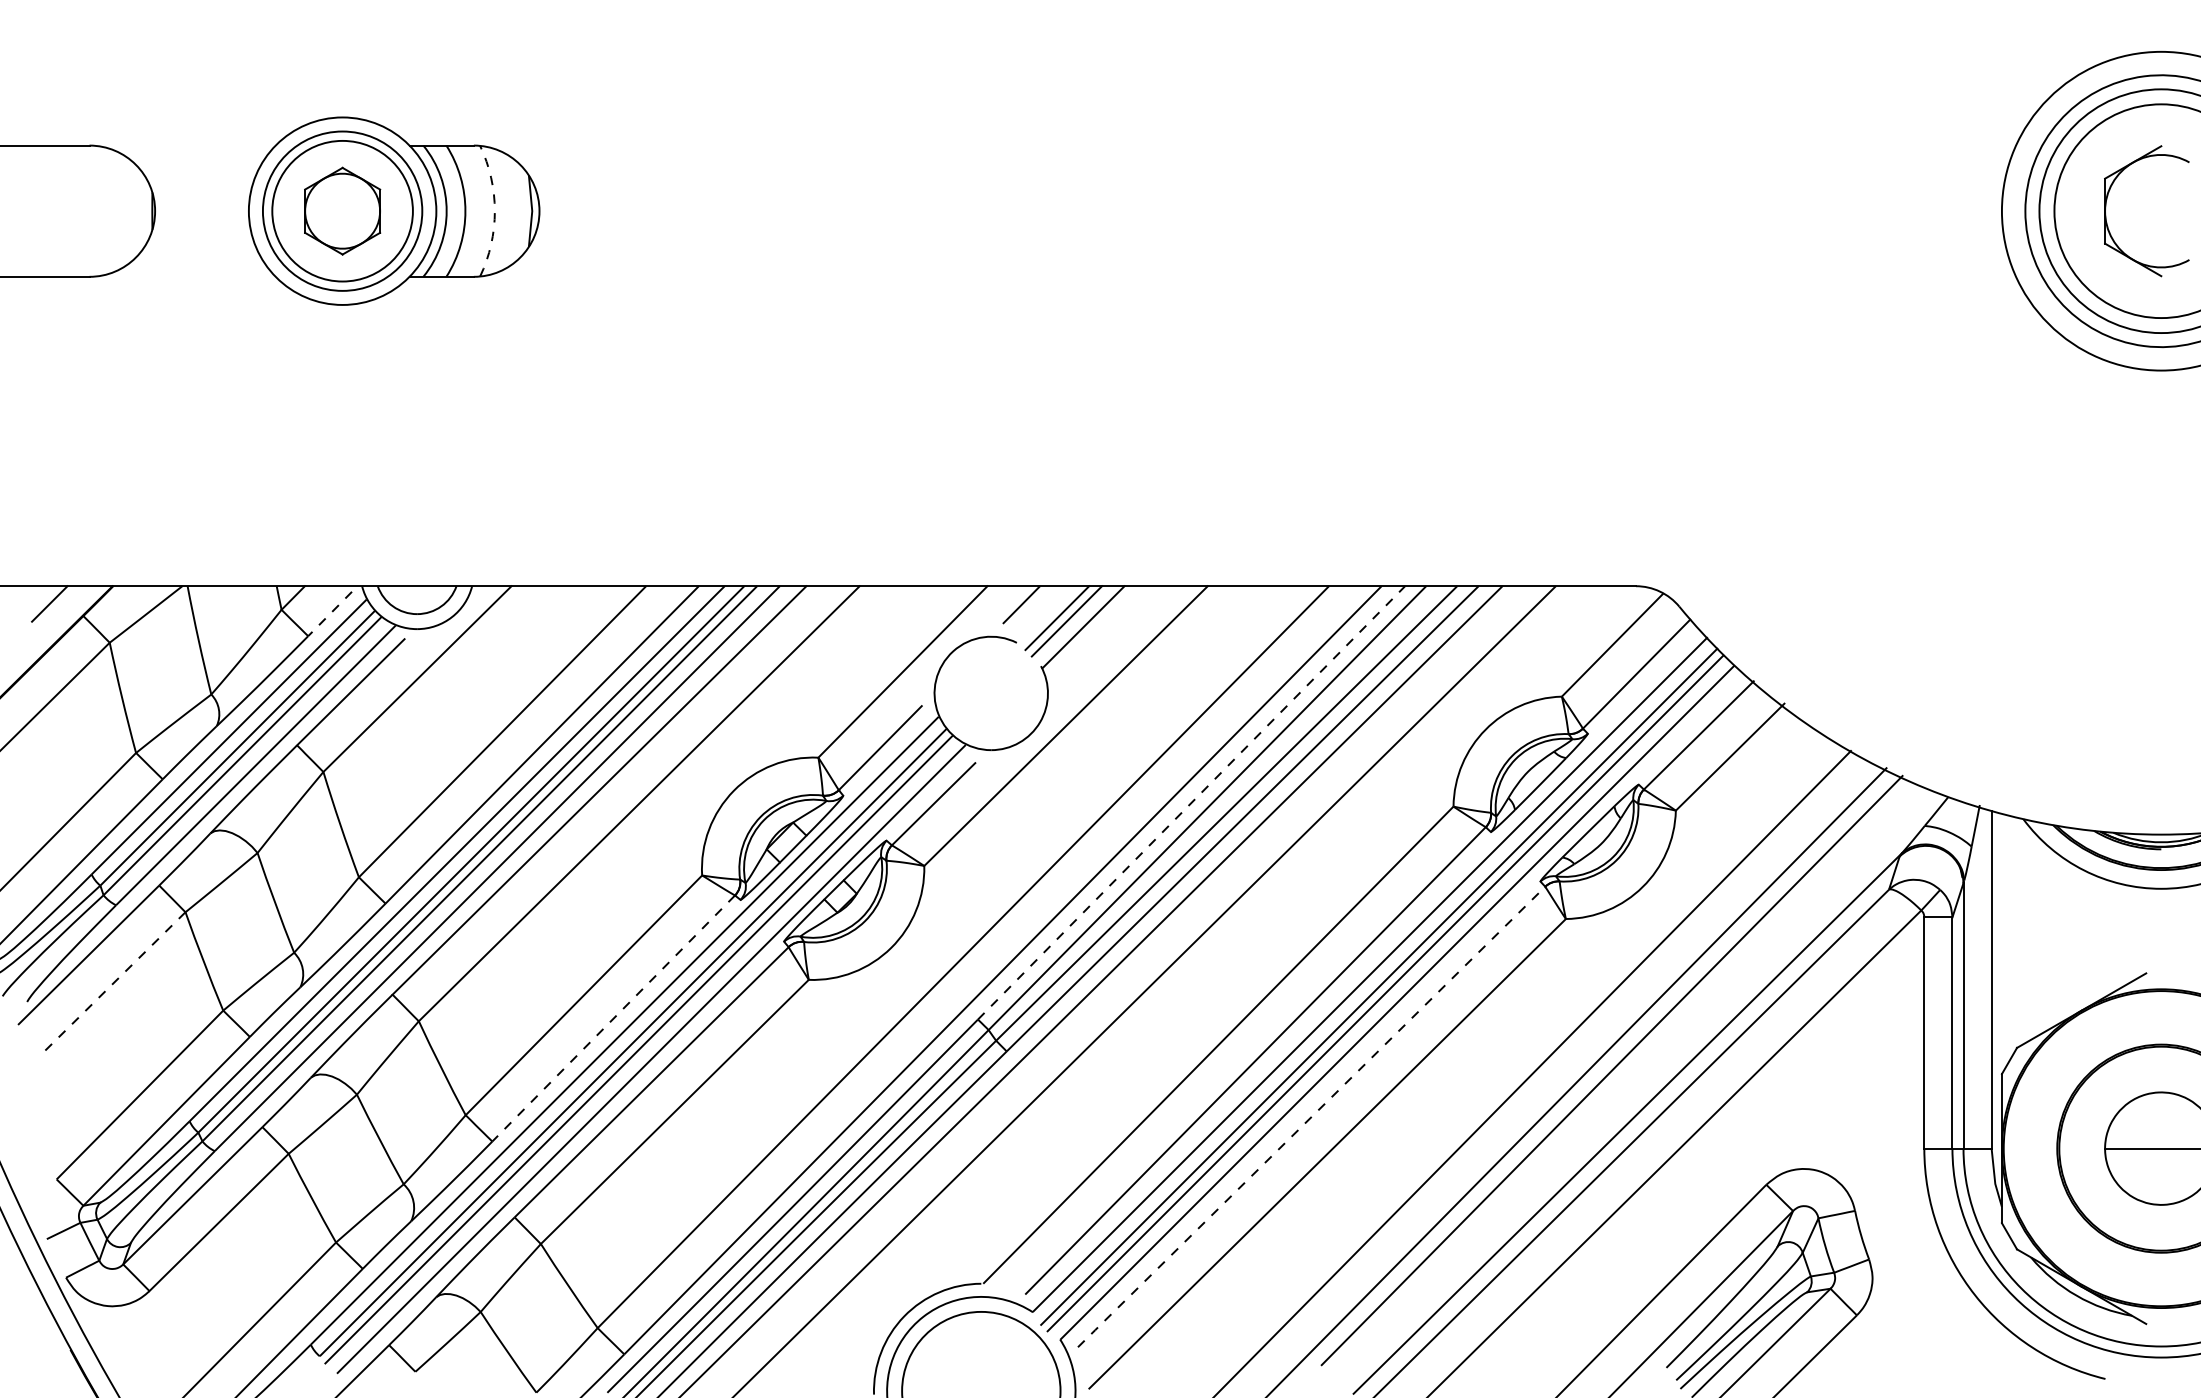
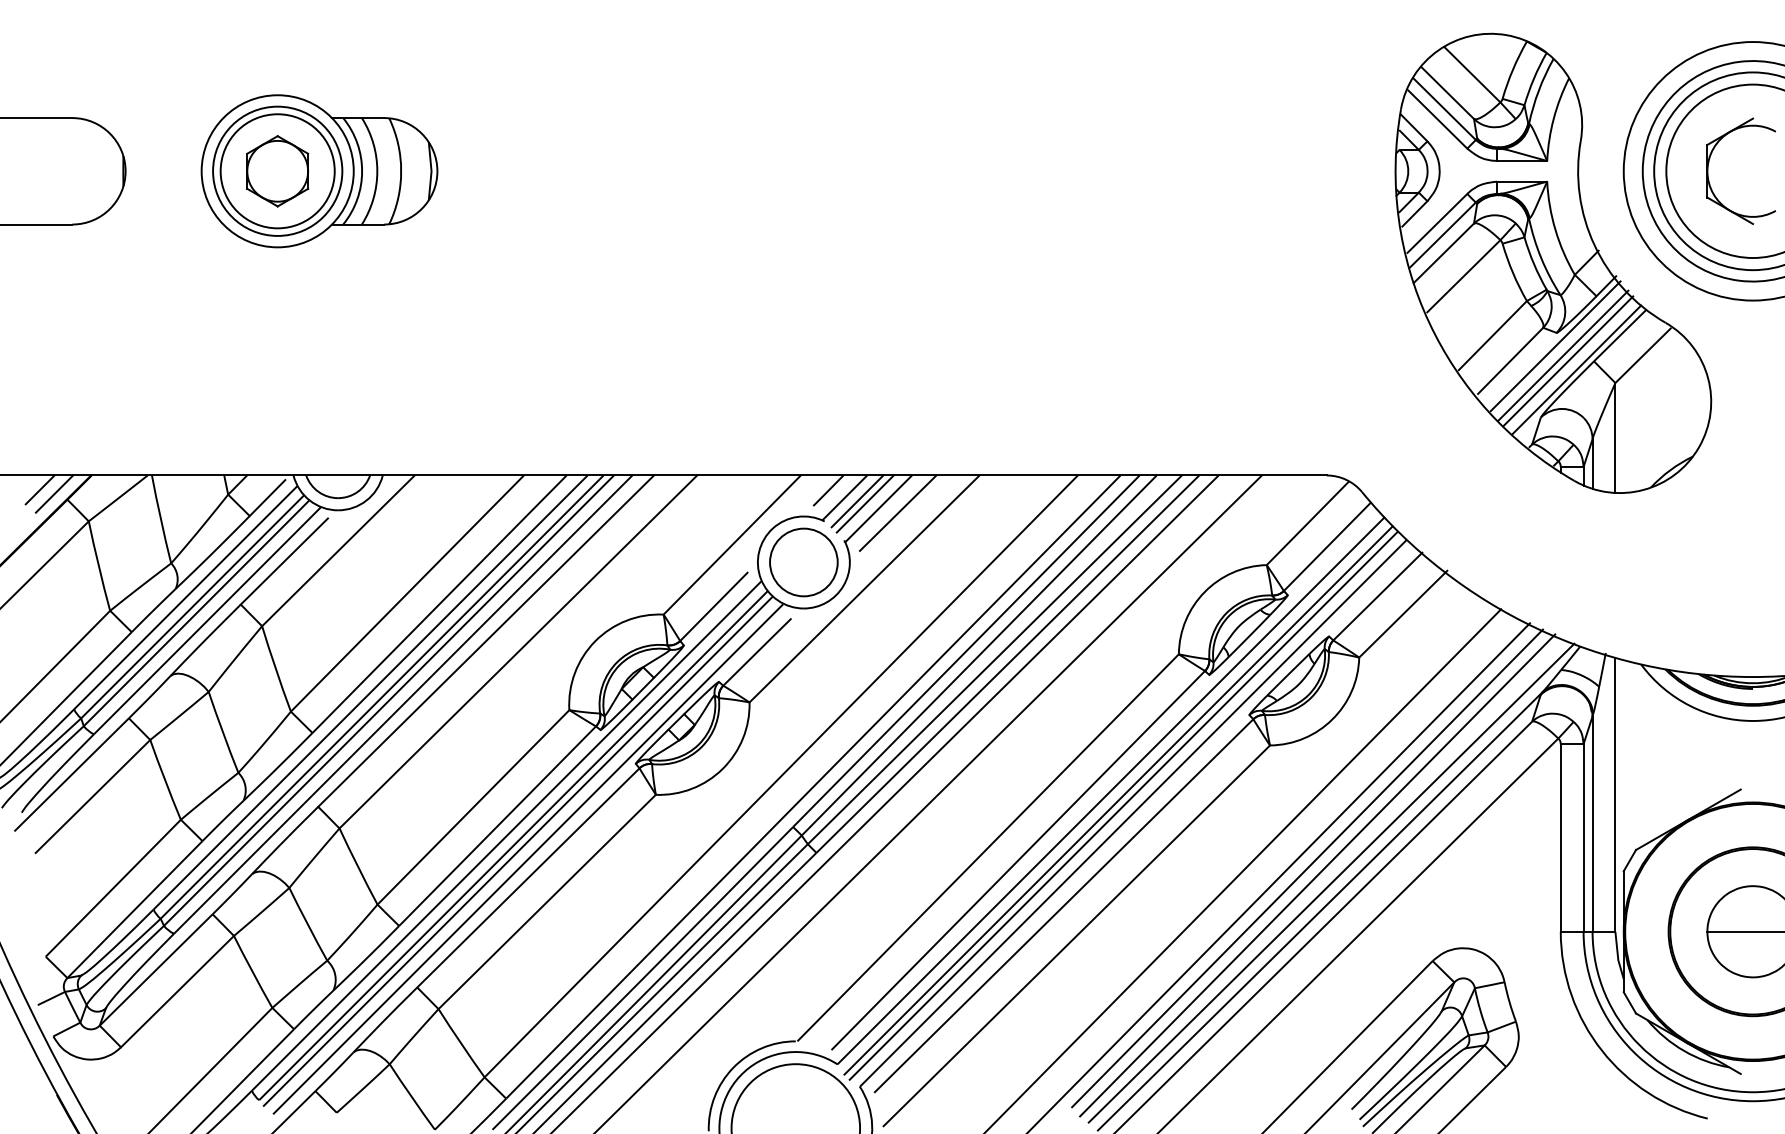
arc: (494, 211) -> (400, 171), dashed -> solid
part: (1914, 324) -> (1552, 263), added
line: (67, 609) -> (54, 494), added
line: (1041, 613) -> (844, 497), added
line: (329, 614) -> (267, 498), dashed -> solid
line: (1107, 632) -> (898, 513), added
circle: (990, 693) -> (803, 562), added
line: (1190, 803) -> (965, 651), dashed -> solid
line: (114, 982) -> (92, 796), dashed -> solid
line: (614, 1017) -> (498, 825), dashed -> solid
line: (1624, 1079) -> (1317, 875), added
line: (1641, 1088) -> (1331, 882), added
line: (1311, 1117) -> (1063, 906), dashed -> solid

